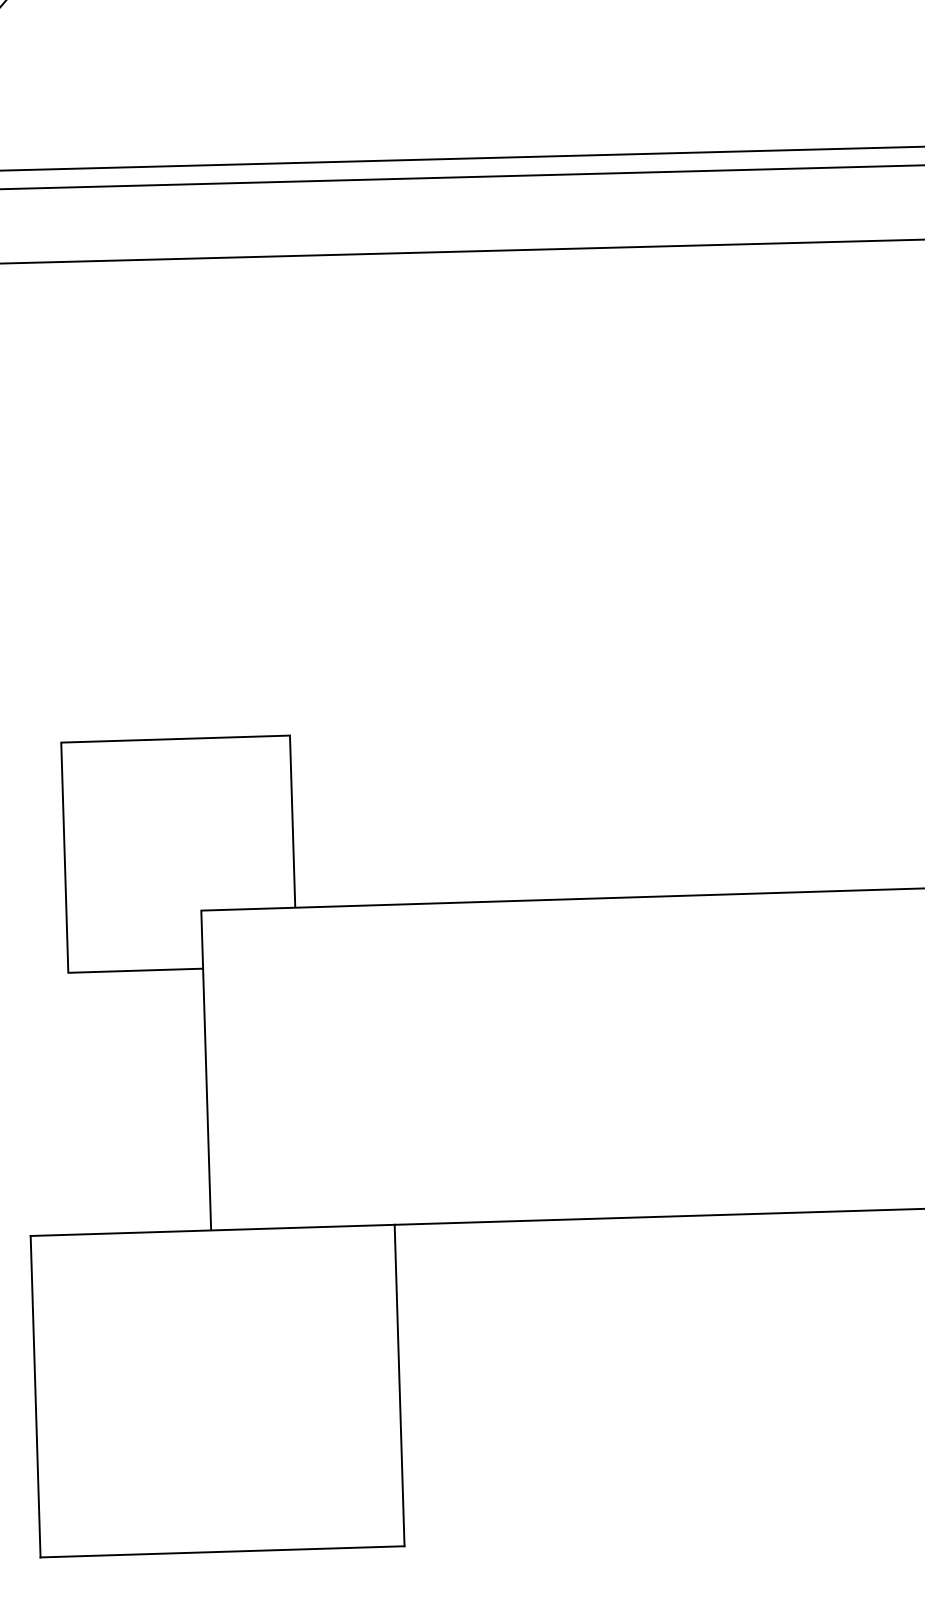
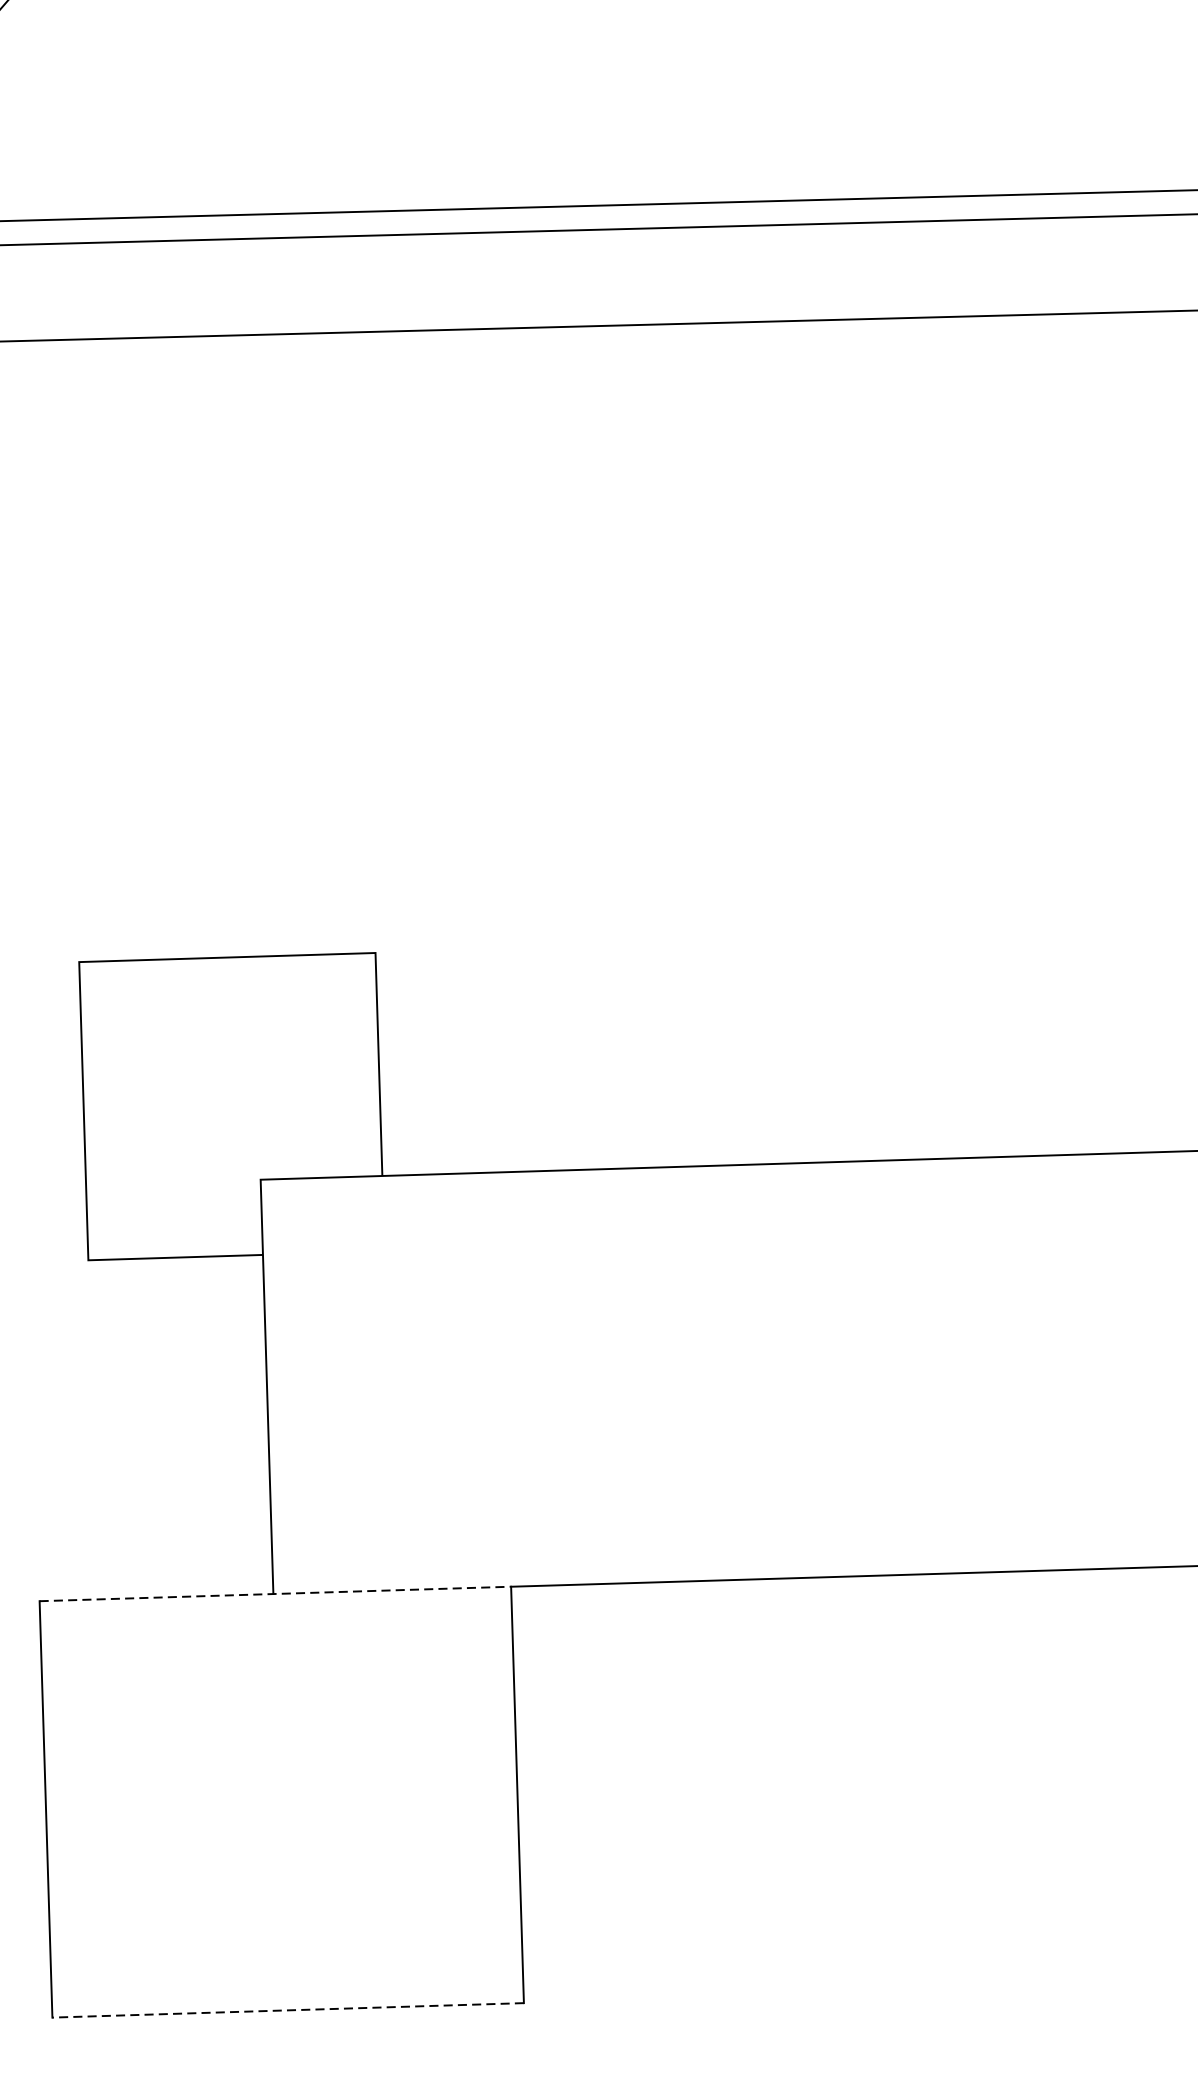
line: (213, 1230) -> (276, 1594), solid -> dashed
line: (222, 1551) -> (288, 2009), solid -> dashed

